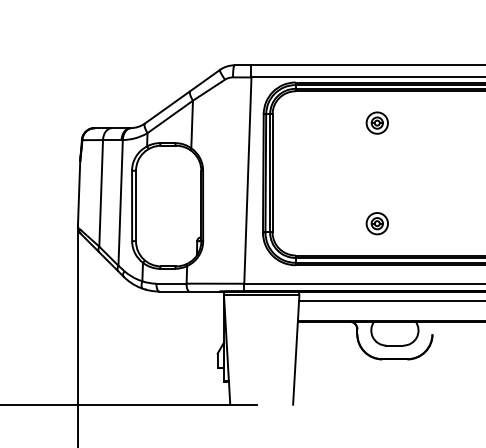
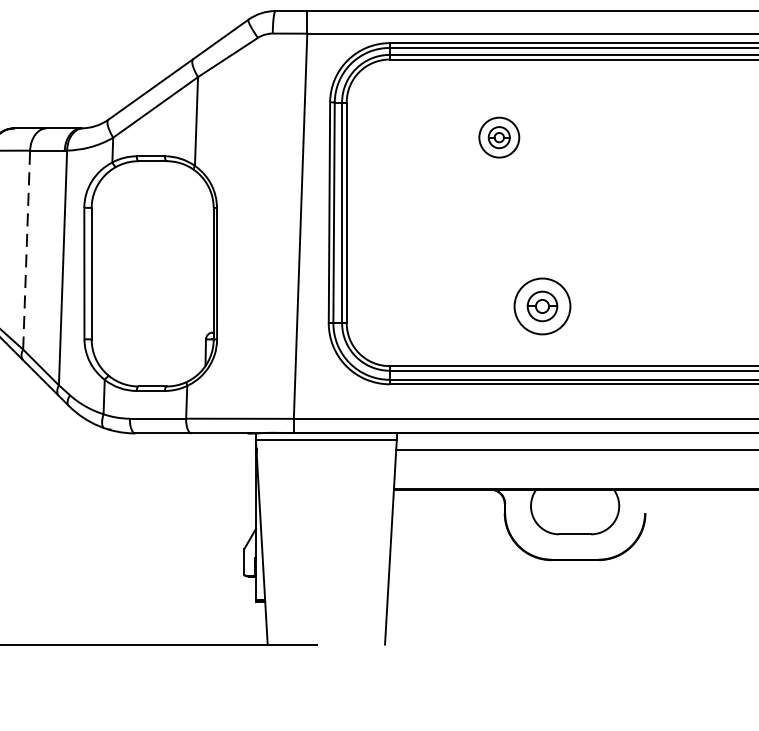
part: (376, 122) -> (497, 136), moved
line: (101, 192) -> (27, 248), solid -> dashed
part: (376, 223) -> (540, 306), size x1.4

